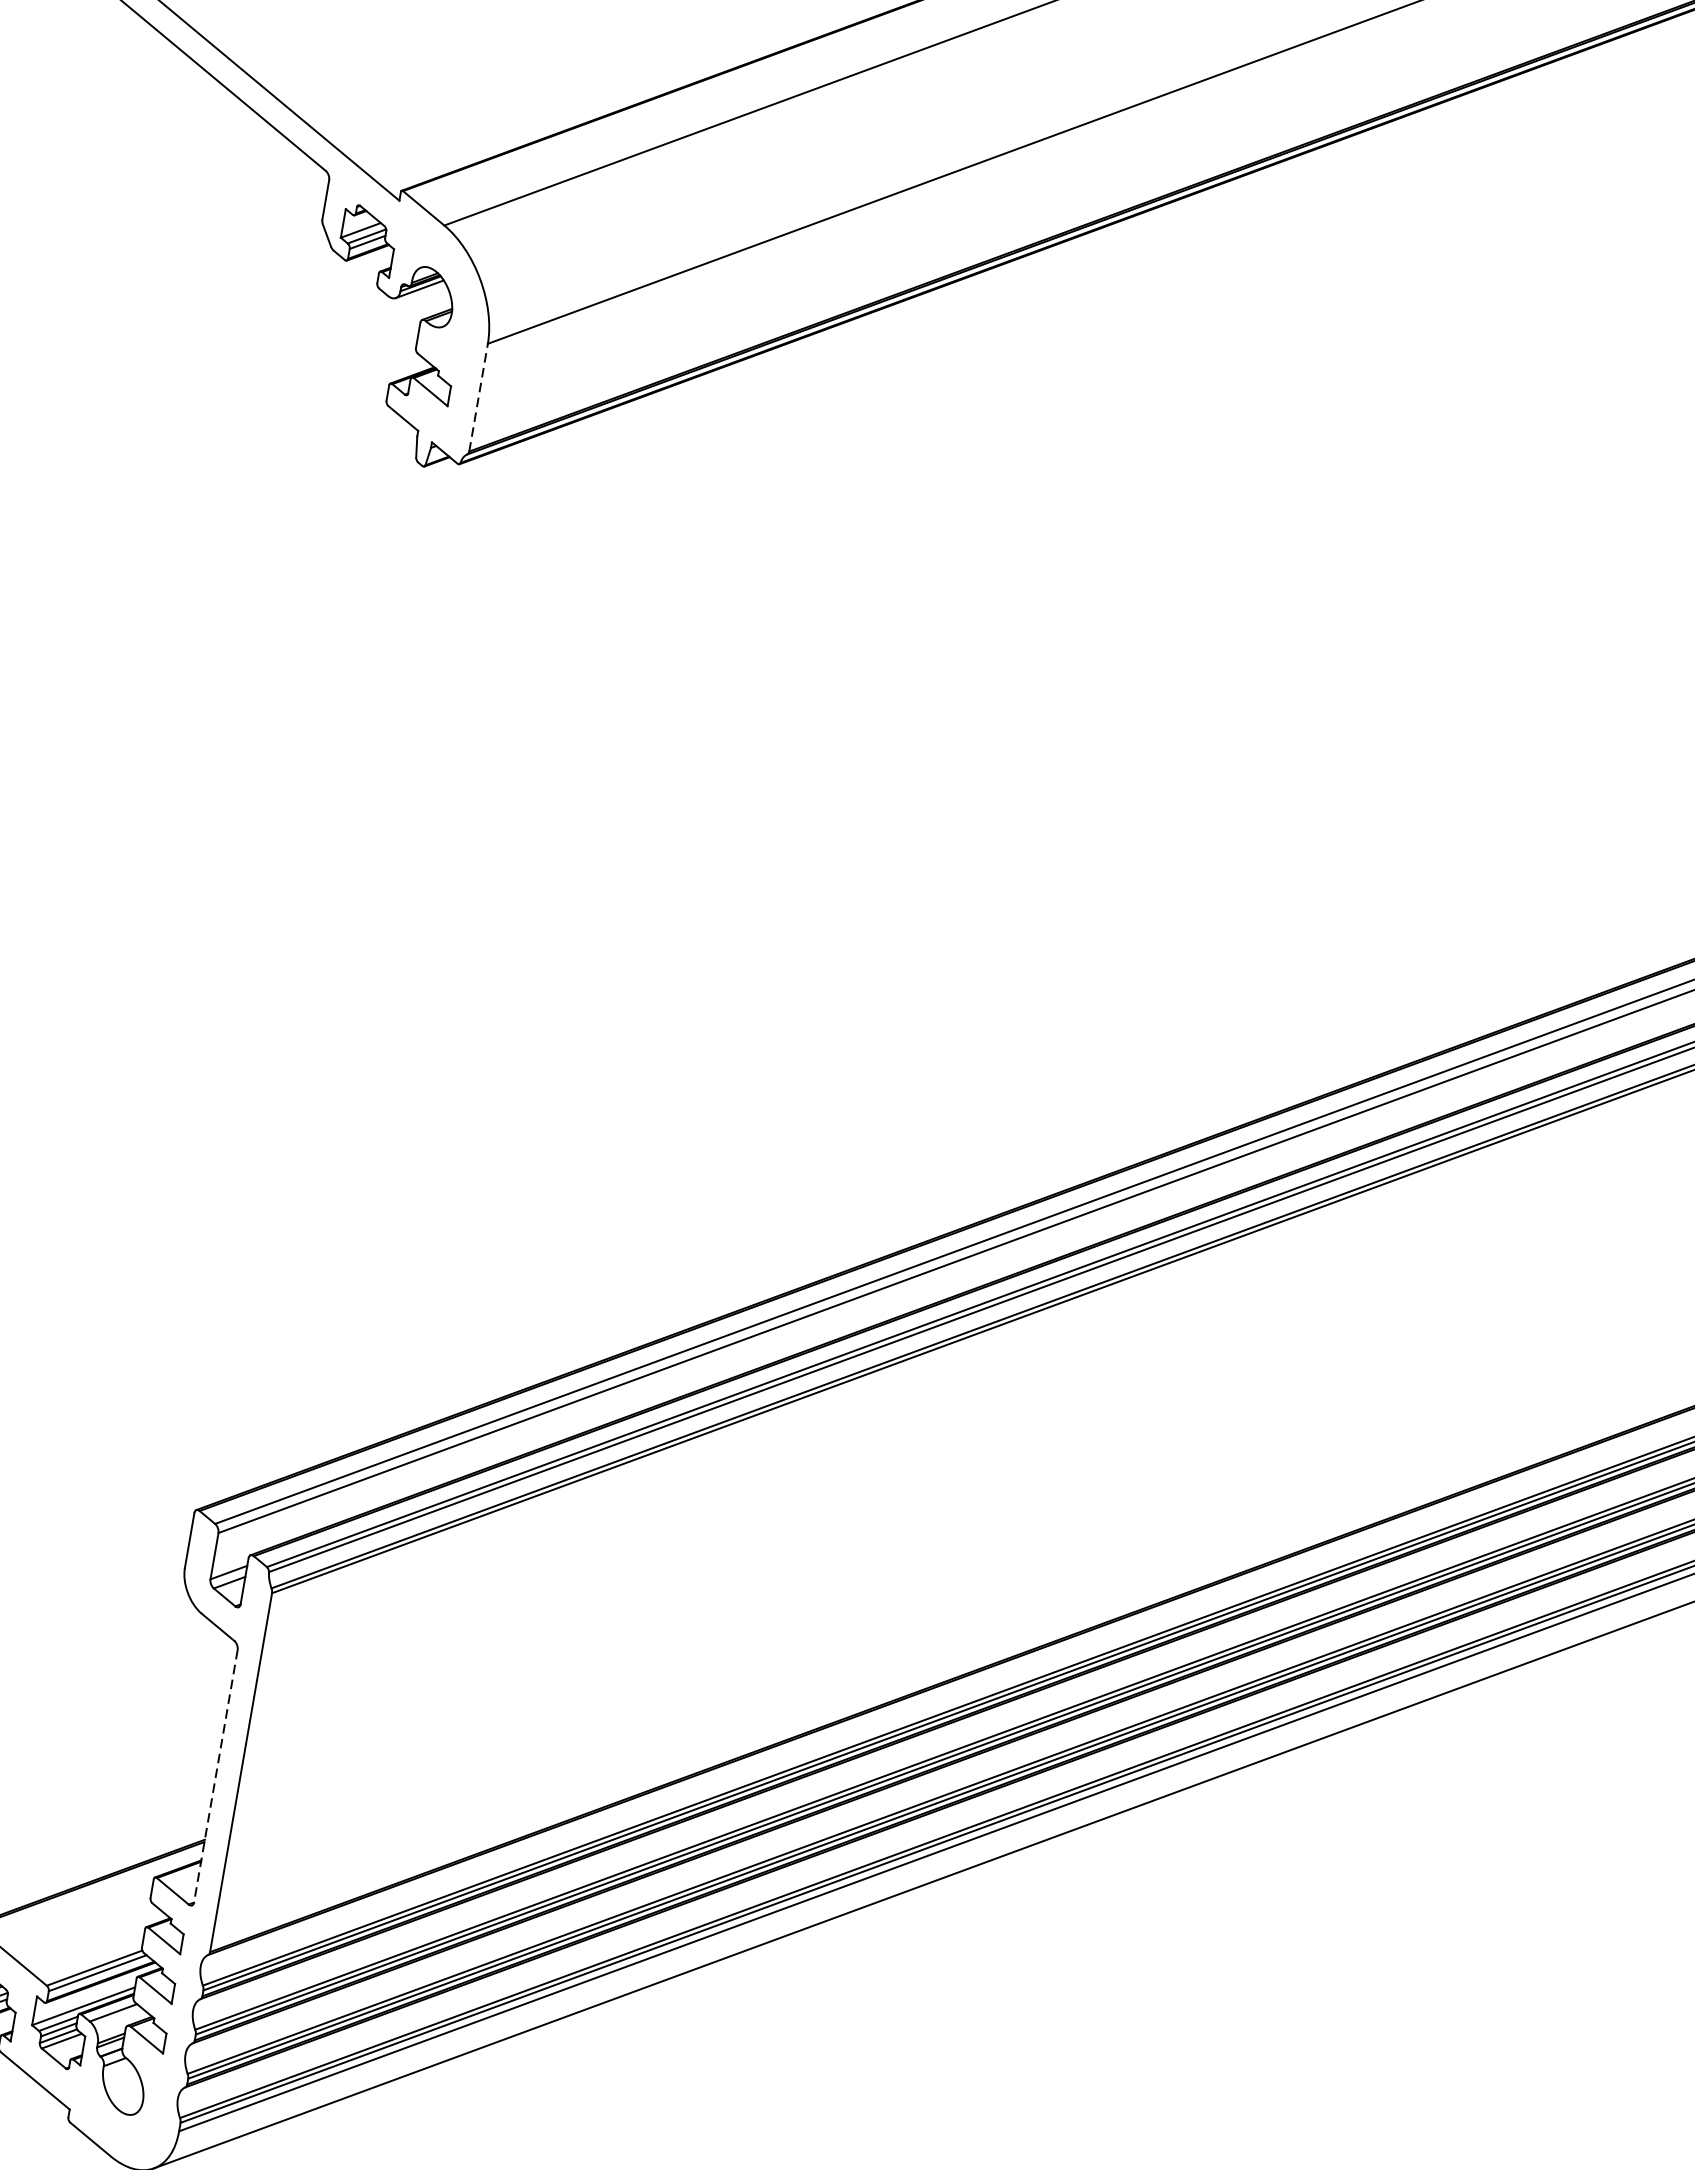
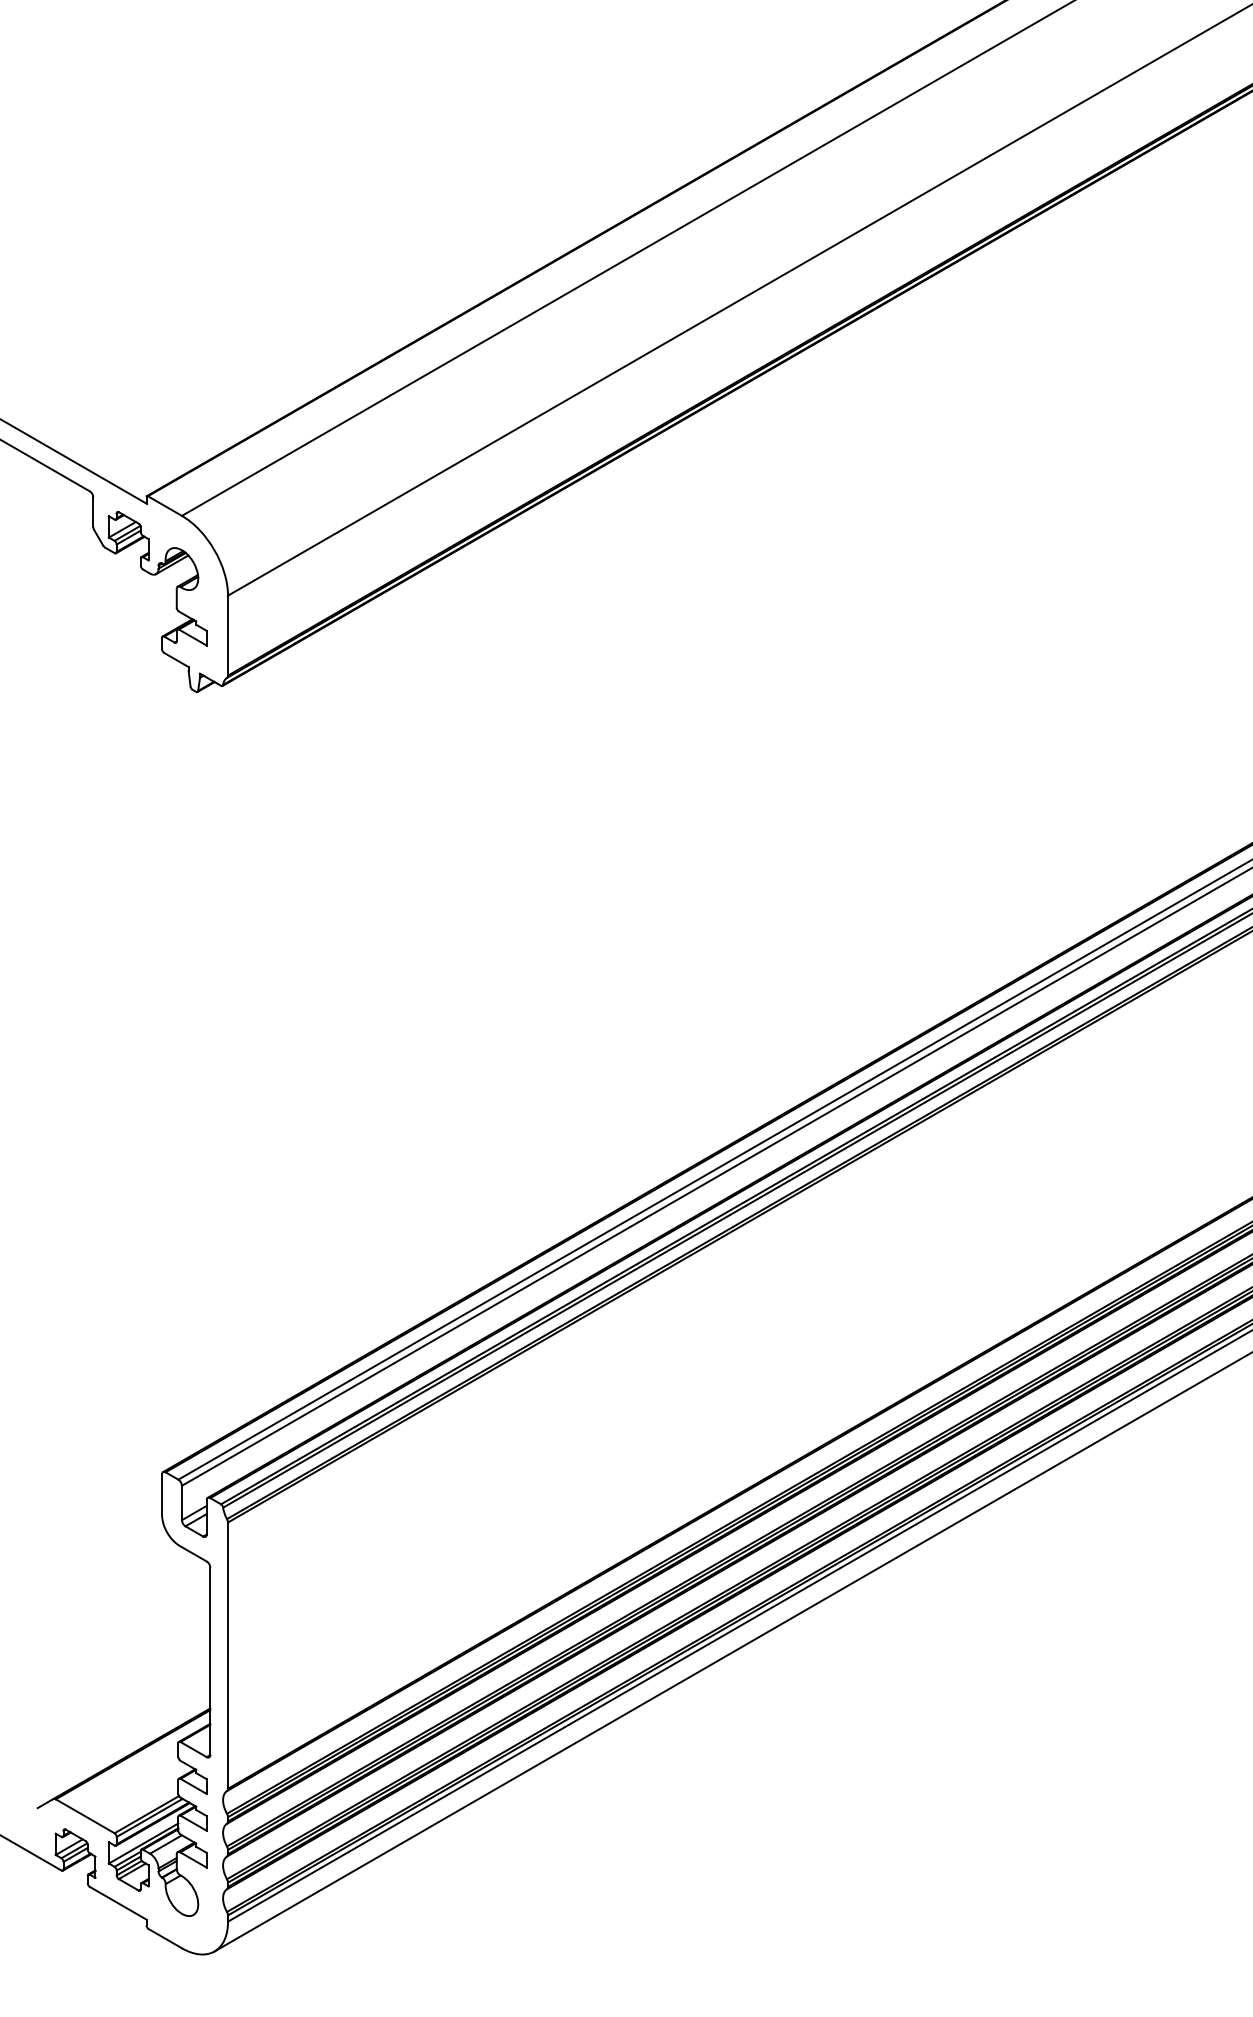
line: (479, 397) -> (228, 635), dashed -> solid
line: (216, 1776) -> (210, 1661), dashed -> solid

